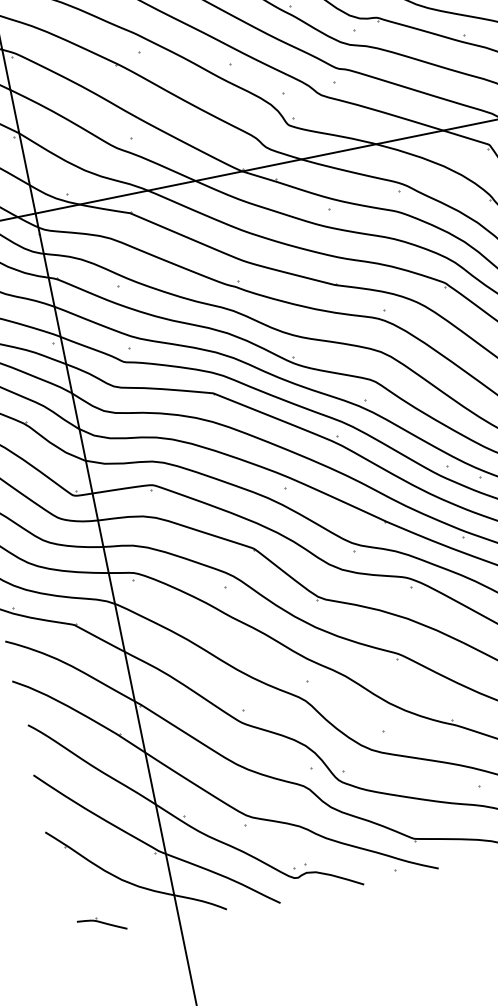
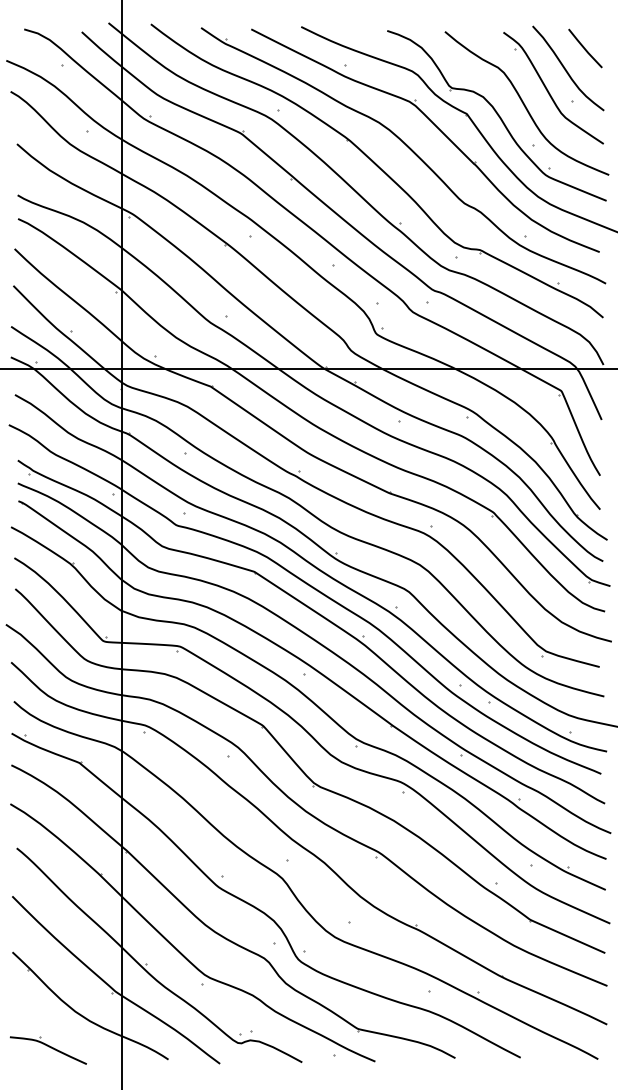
part: (101, 925) -> (47, 1050), size x1.67

